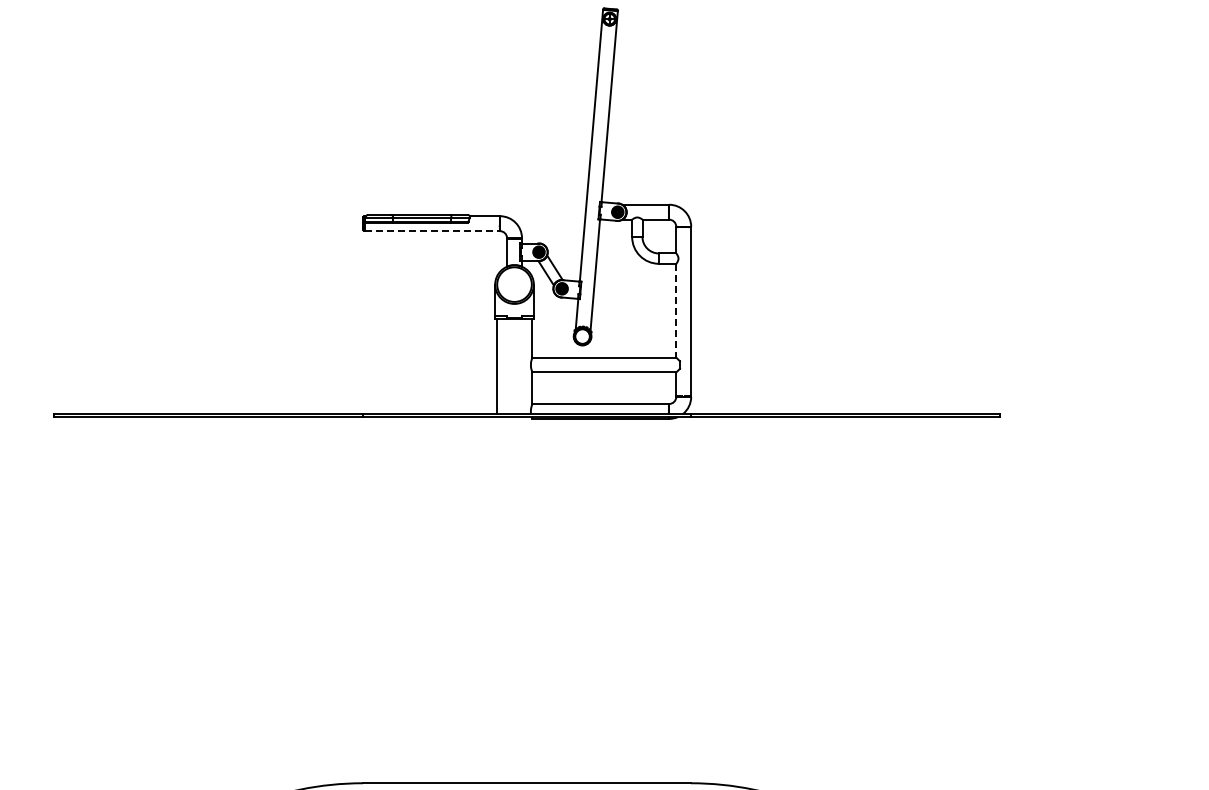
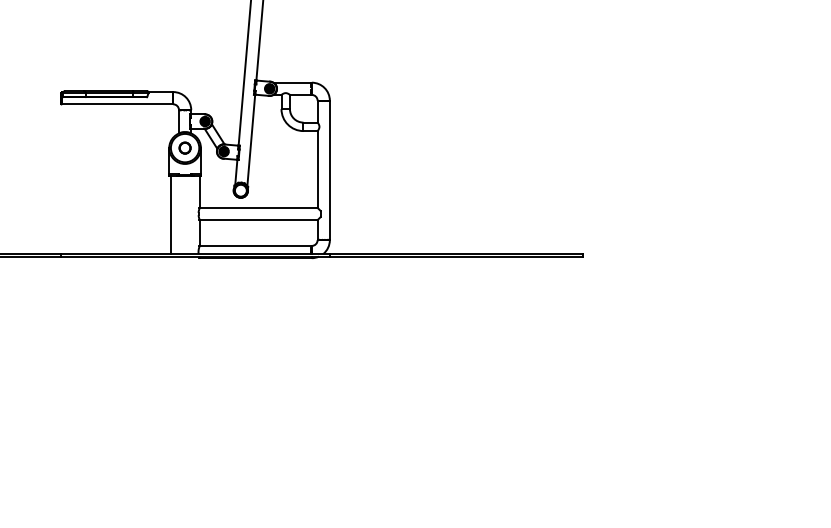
line: (432, 231) -> (117, 104), dashed -> solid
part: (514, 284) -> (185, 148), added
line: (676, 310) -> (317, 169), dashed -> solid

